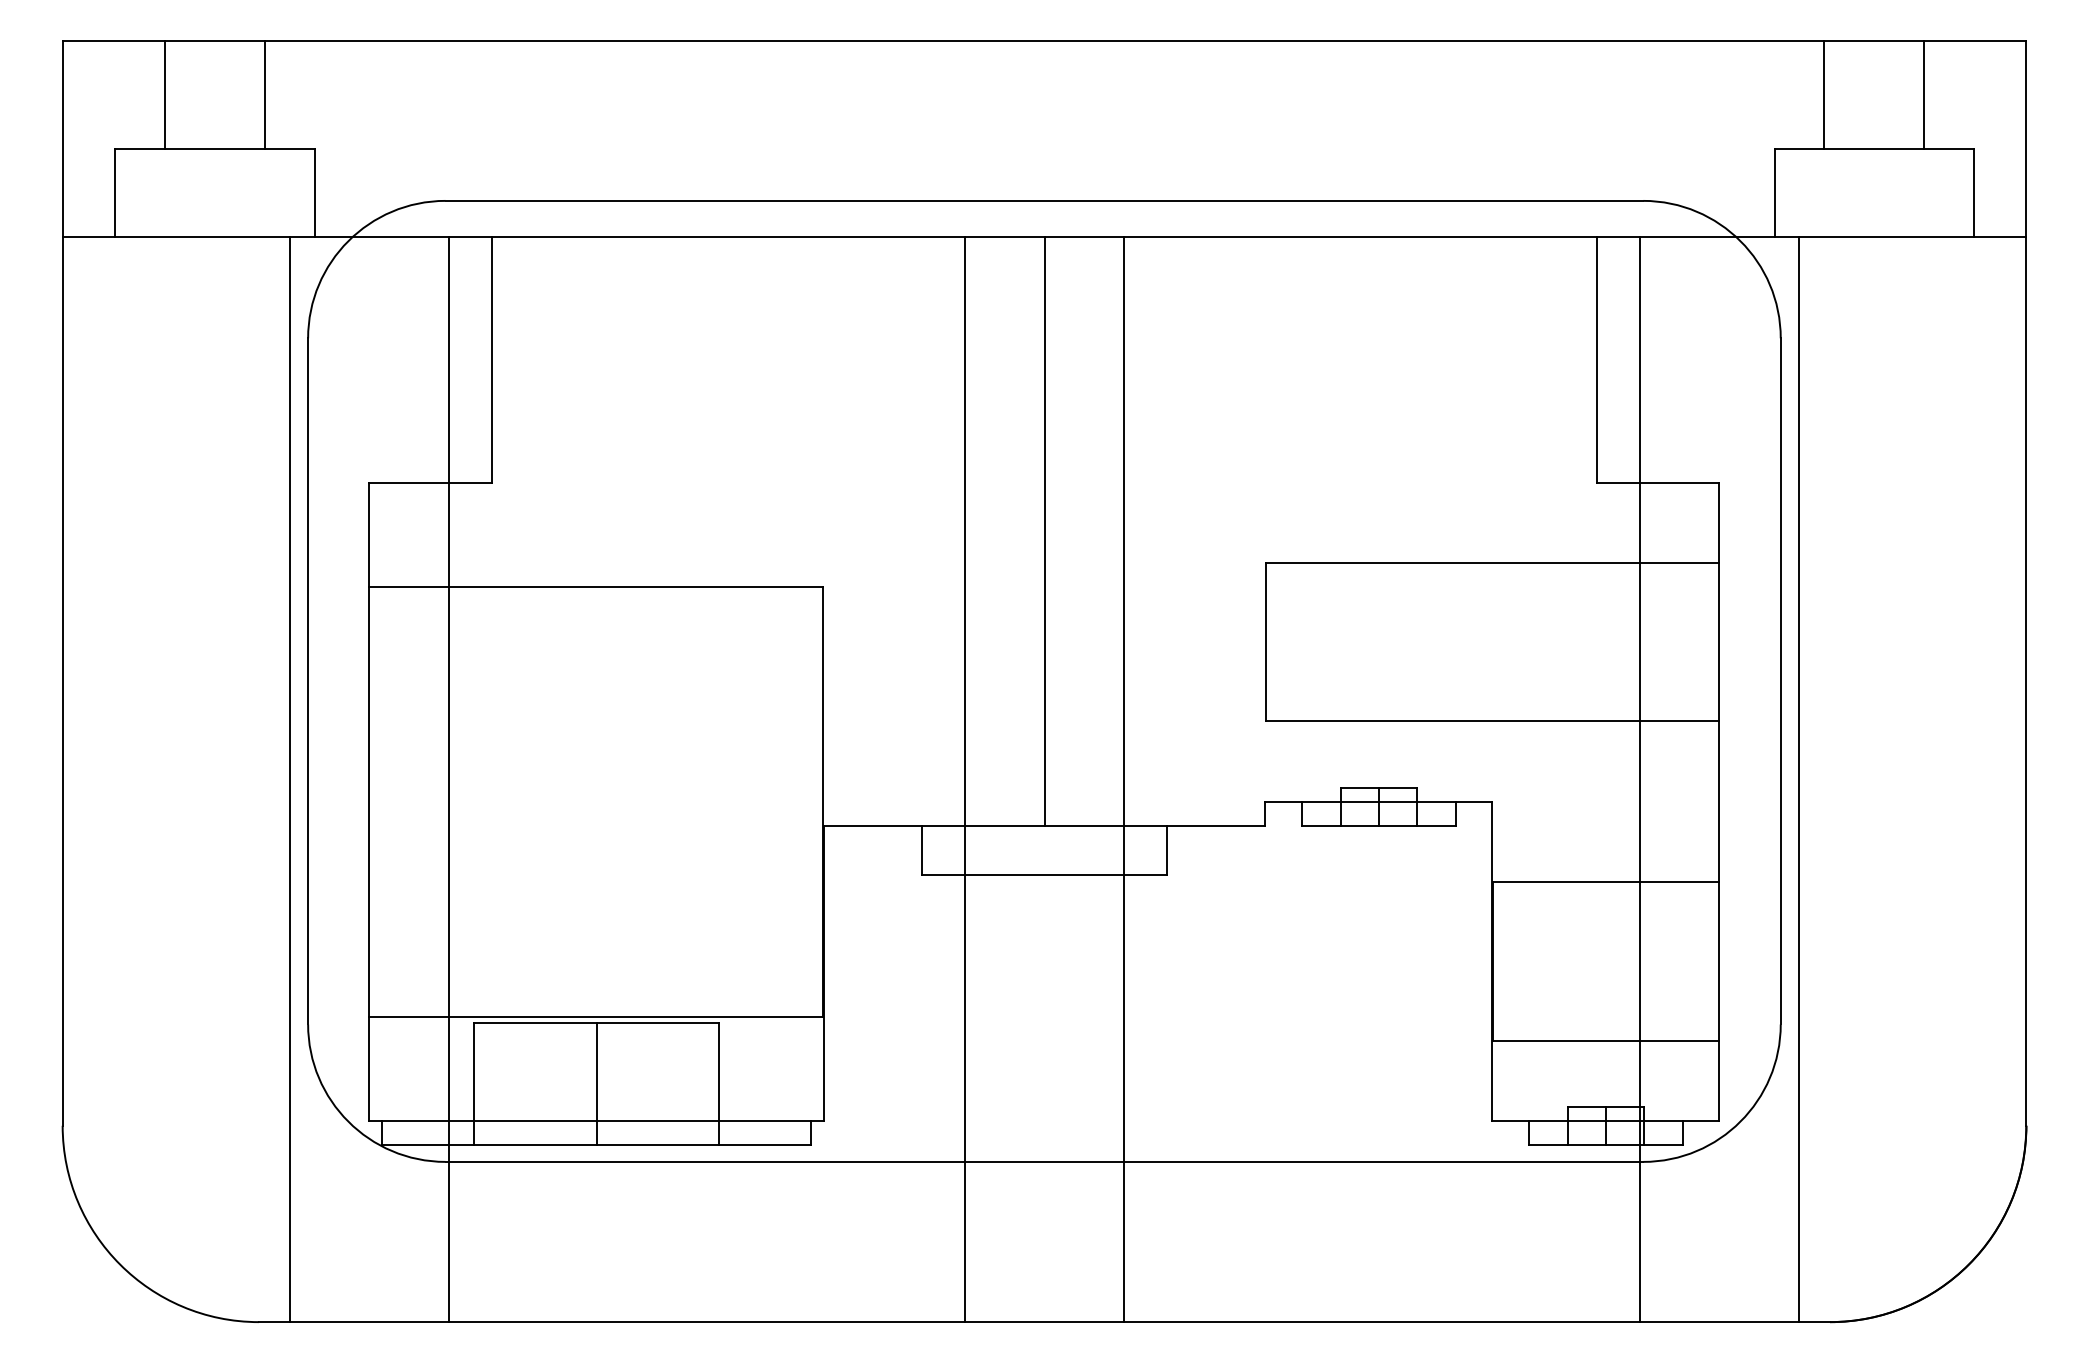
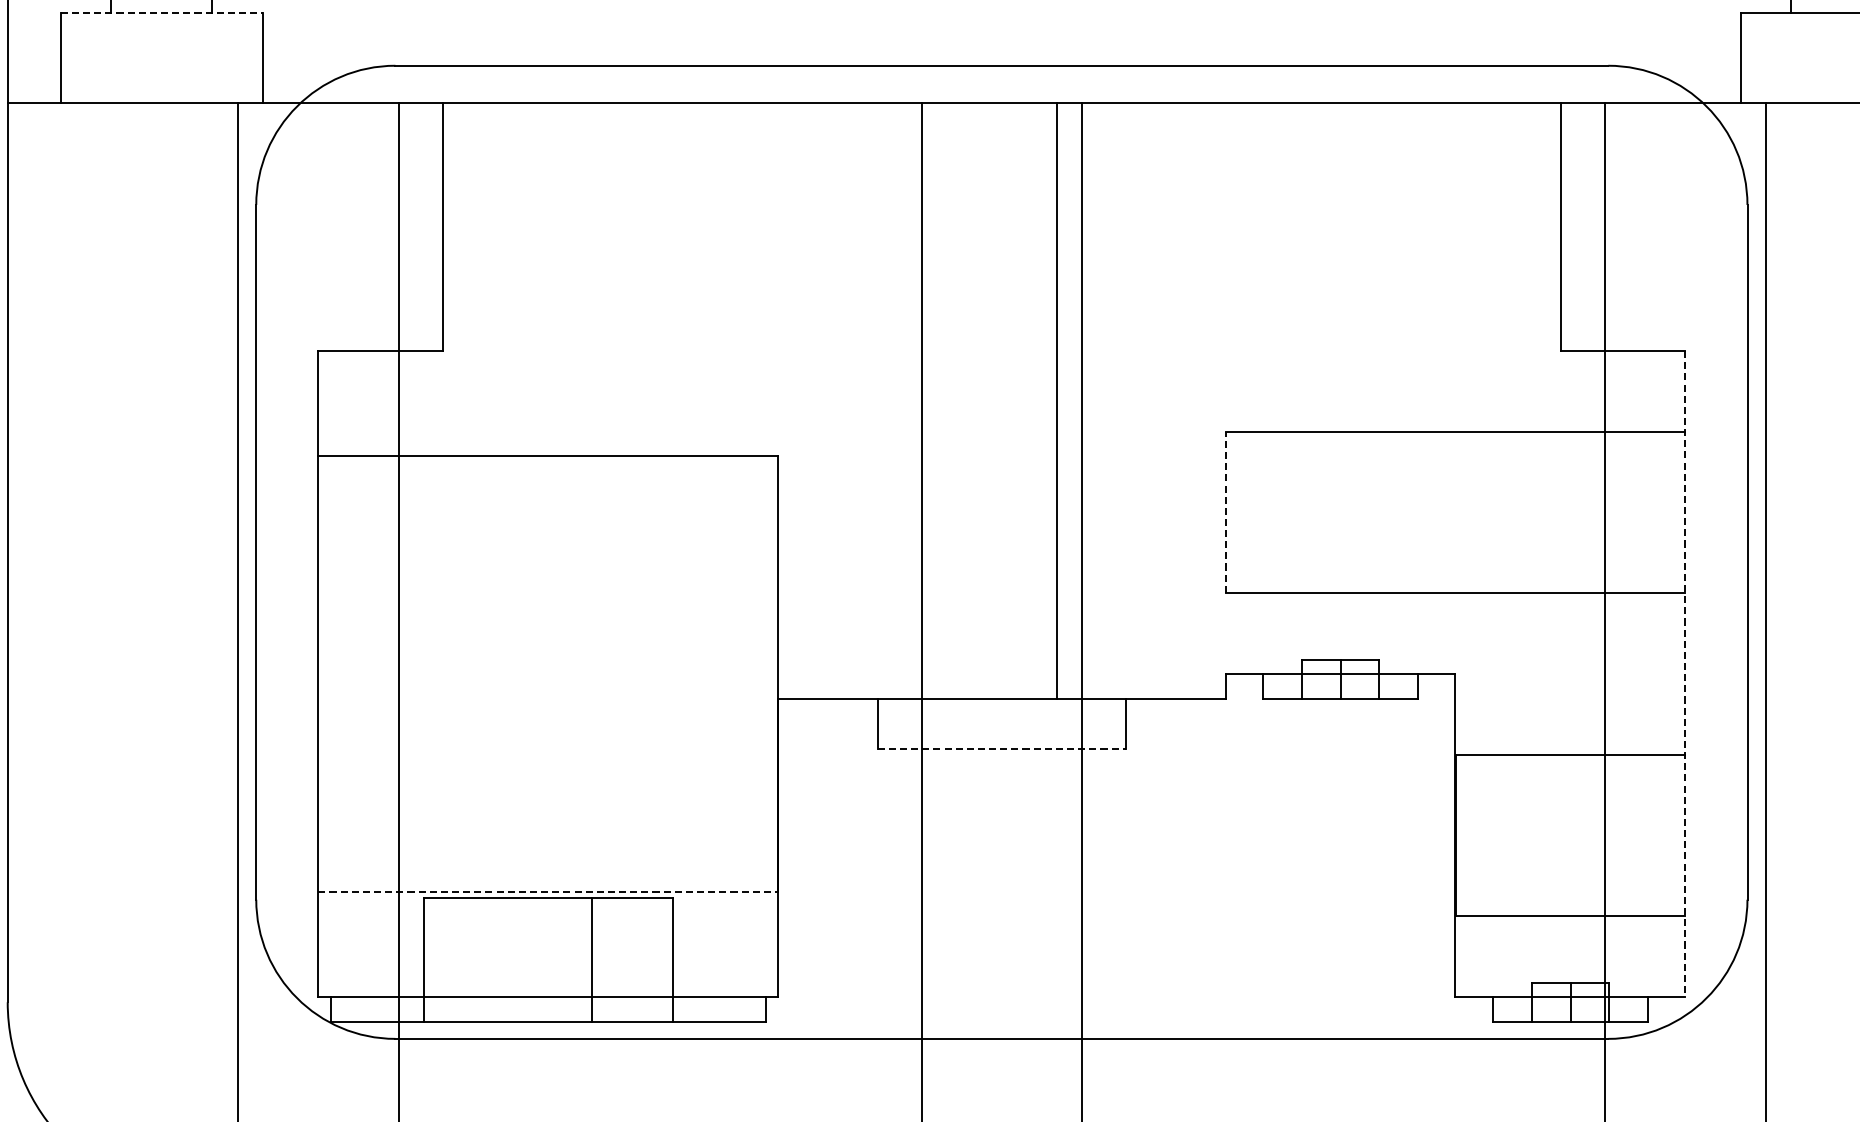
line: (214, 148) -> (161, 12), solid -> dashed
line: (1044, 531) -> (1056, 400), moved
line: (1265, 641) -> (1225, 511), solid -> dashed
line: (1719, 802) -> (1685, 674), solid -> dashed
line: (1044, 875) -> (1001, 748), solid -> dashed
line: (596, 1016) -> (548, 891), solid -> dashed
line: (596, 1083) -> (591, 959), moved

